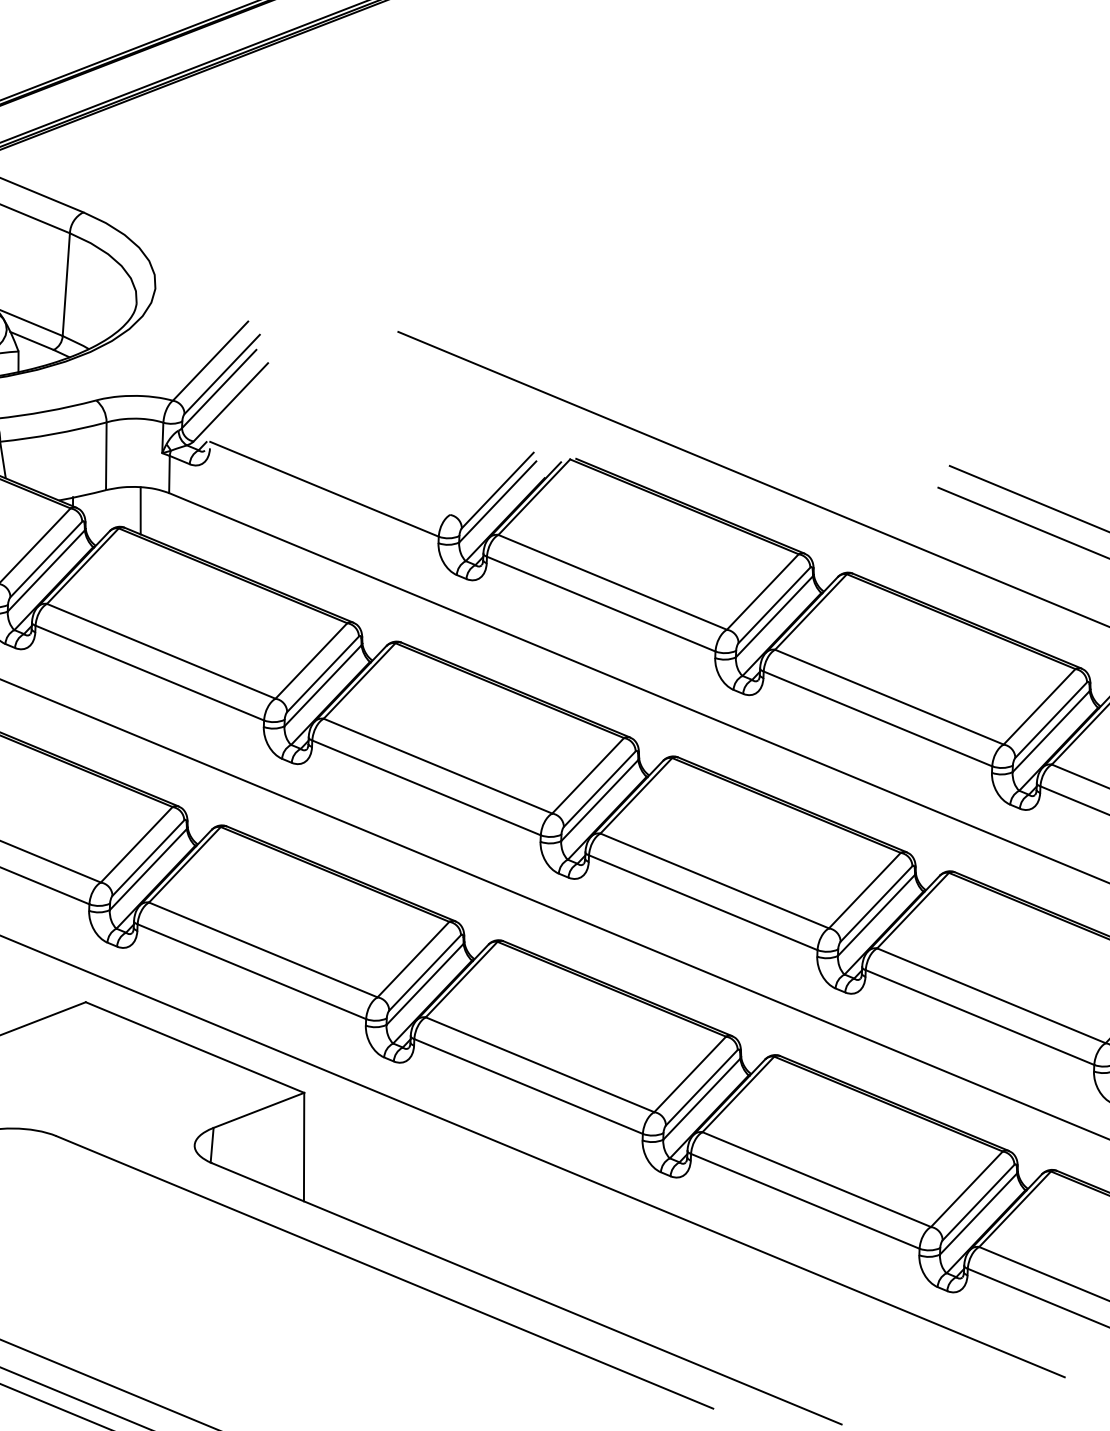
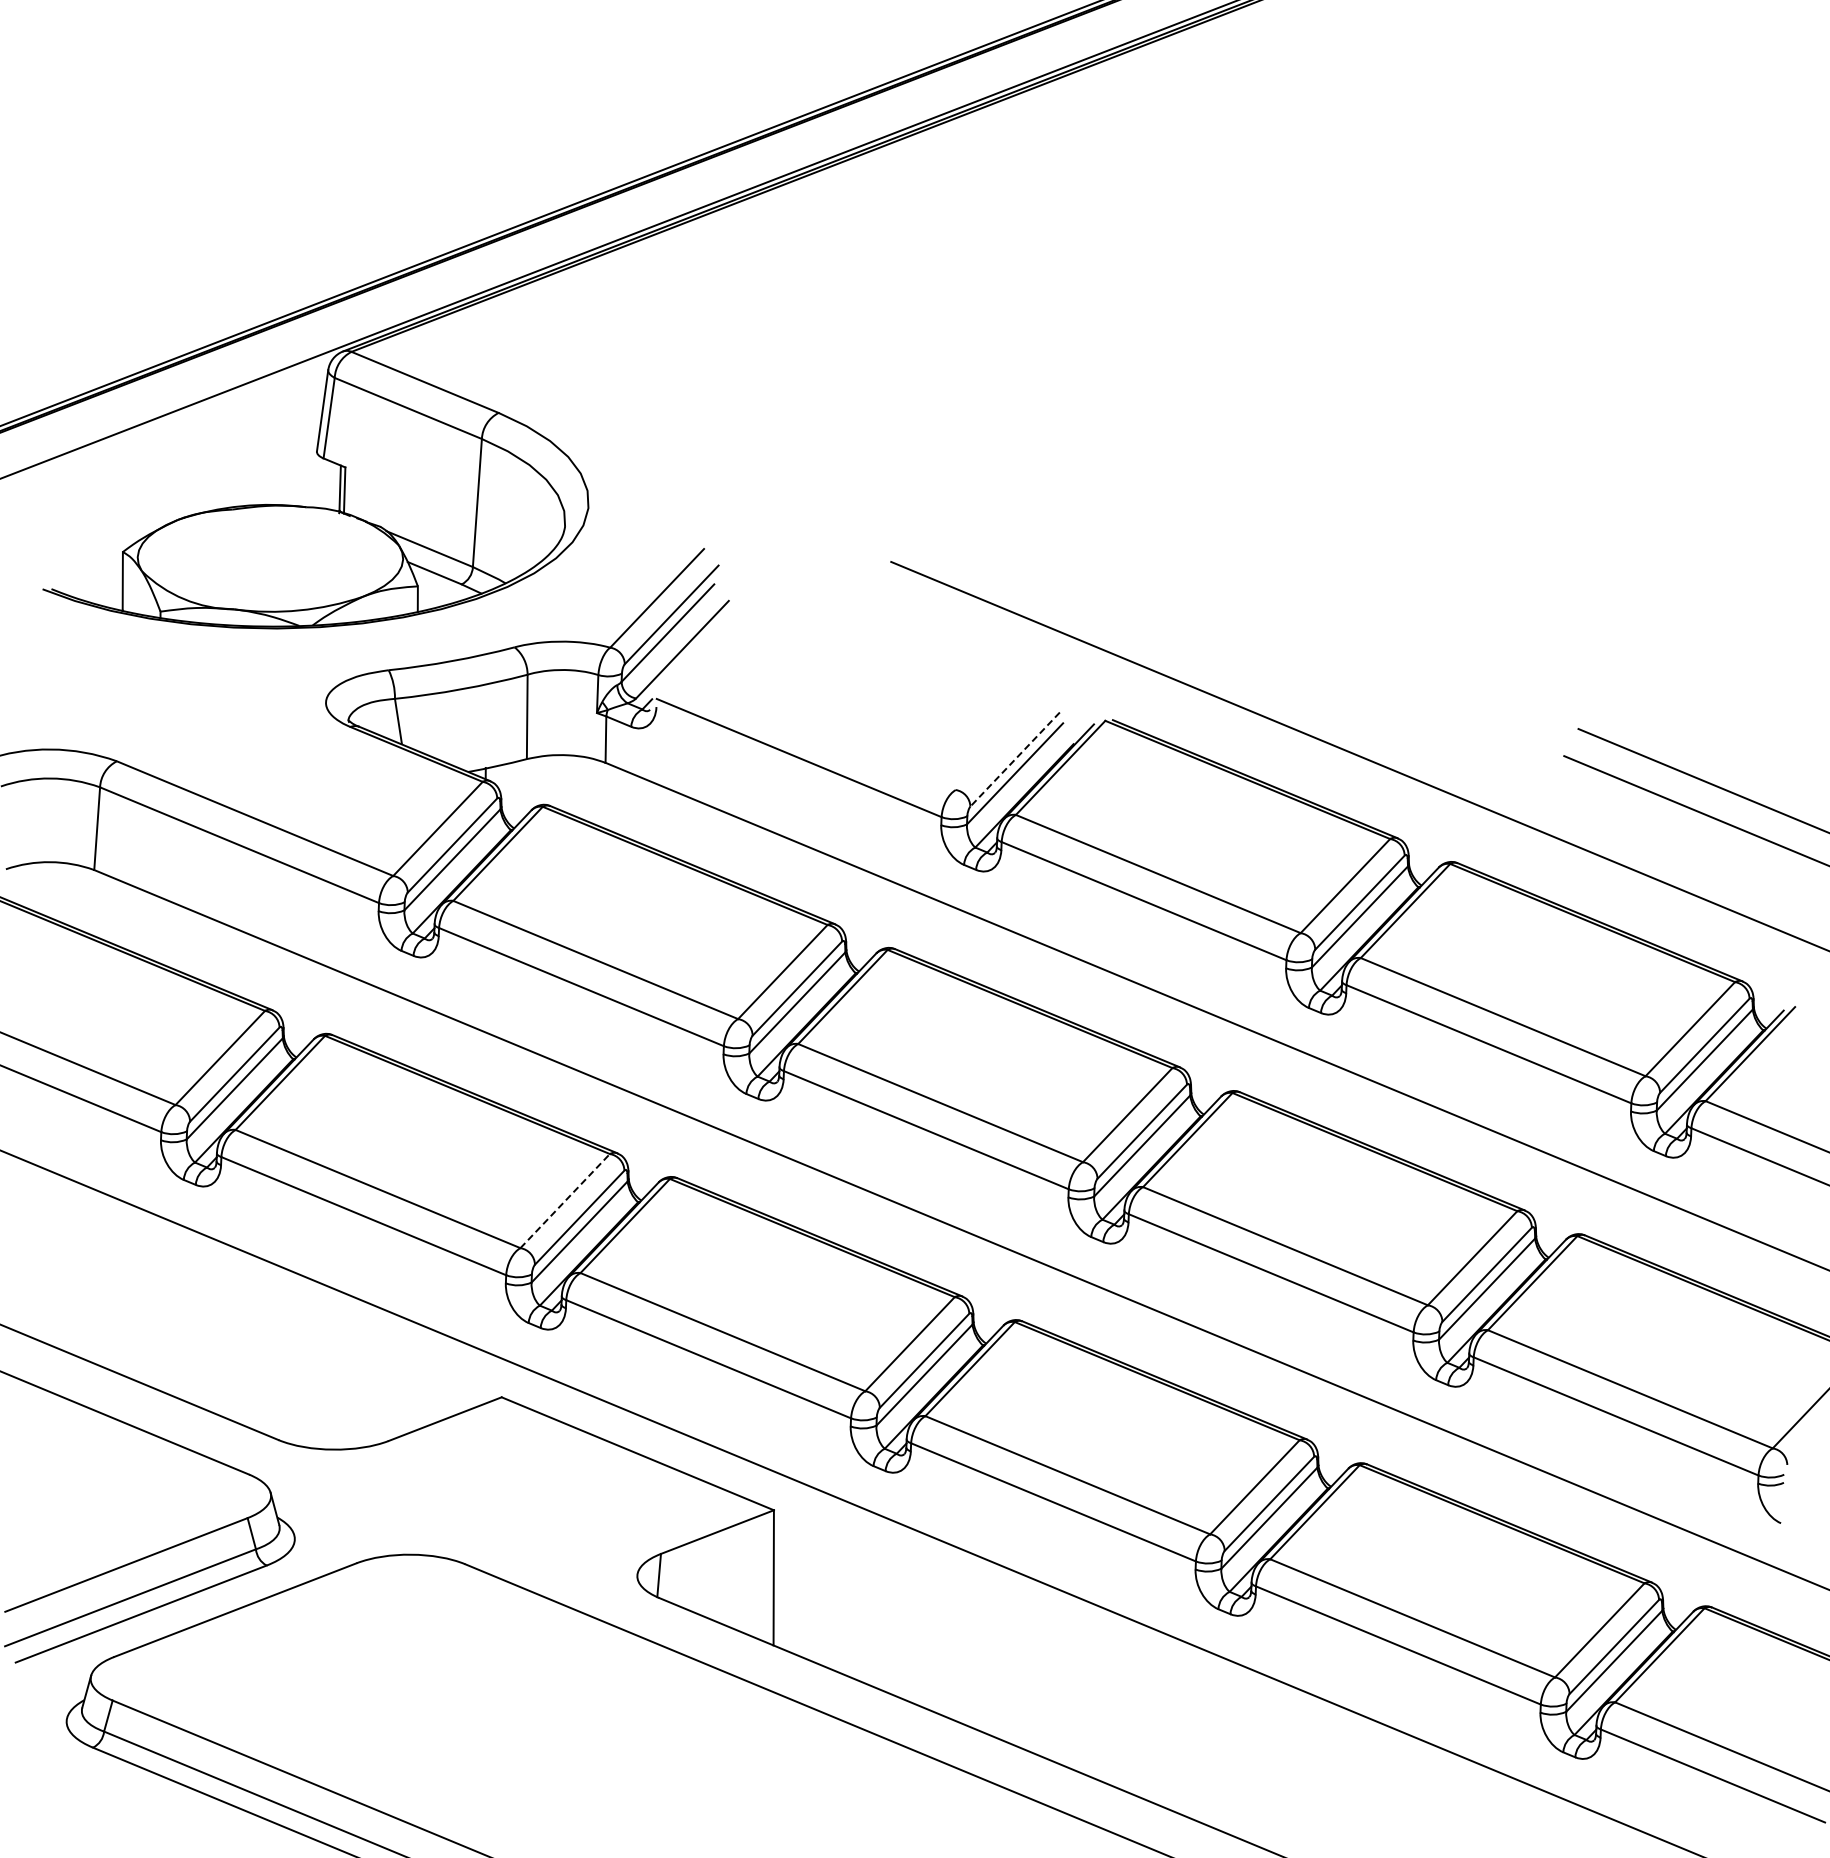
line: (498, 490) -> (1015, 759), solid -> dashed
line: (141, 510) -> (570, 784), removed
line: (137, 845) -> (565, 1201), solid -> dashed

